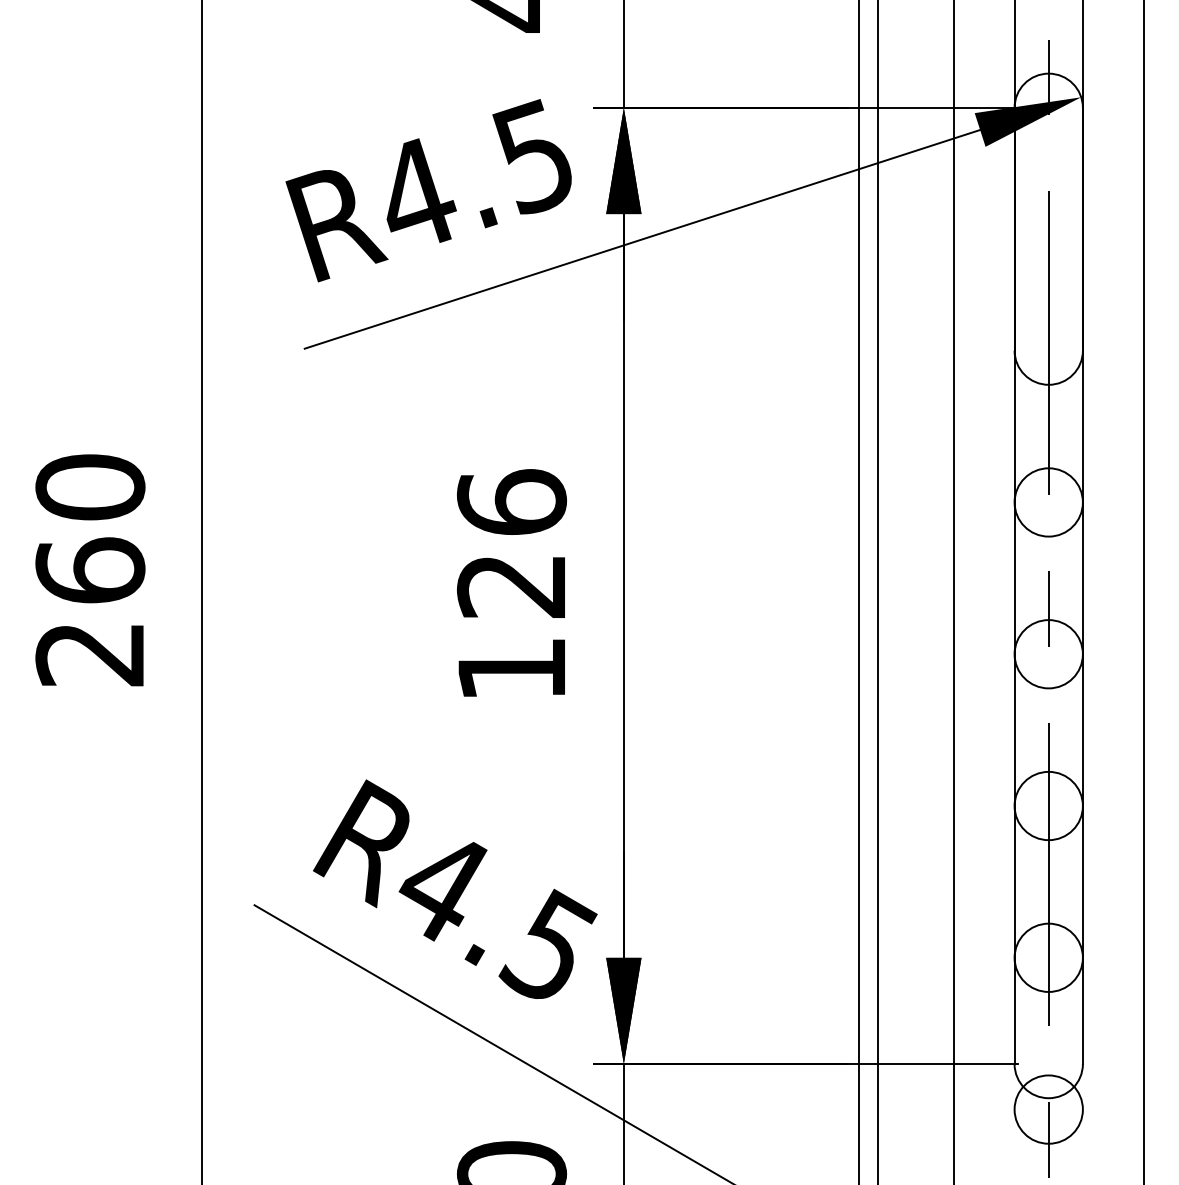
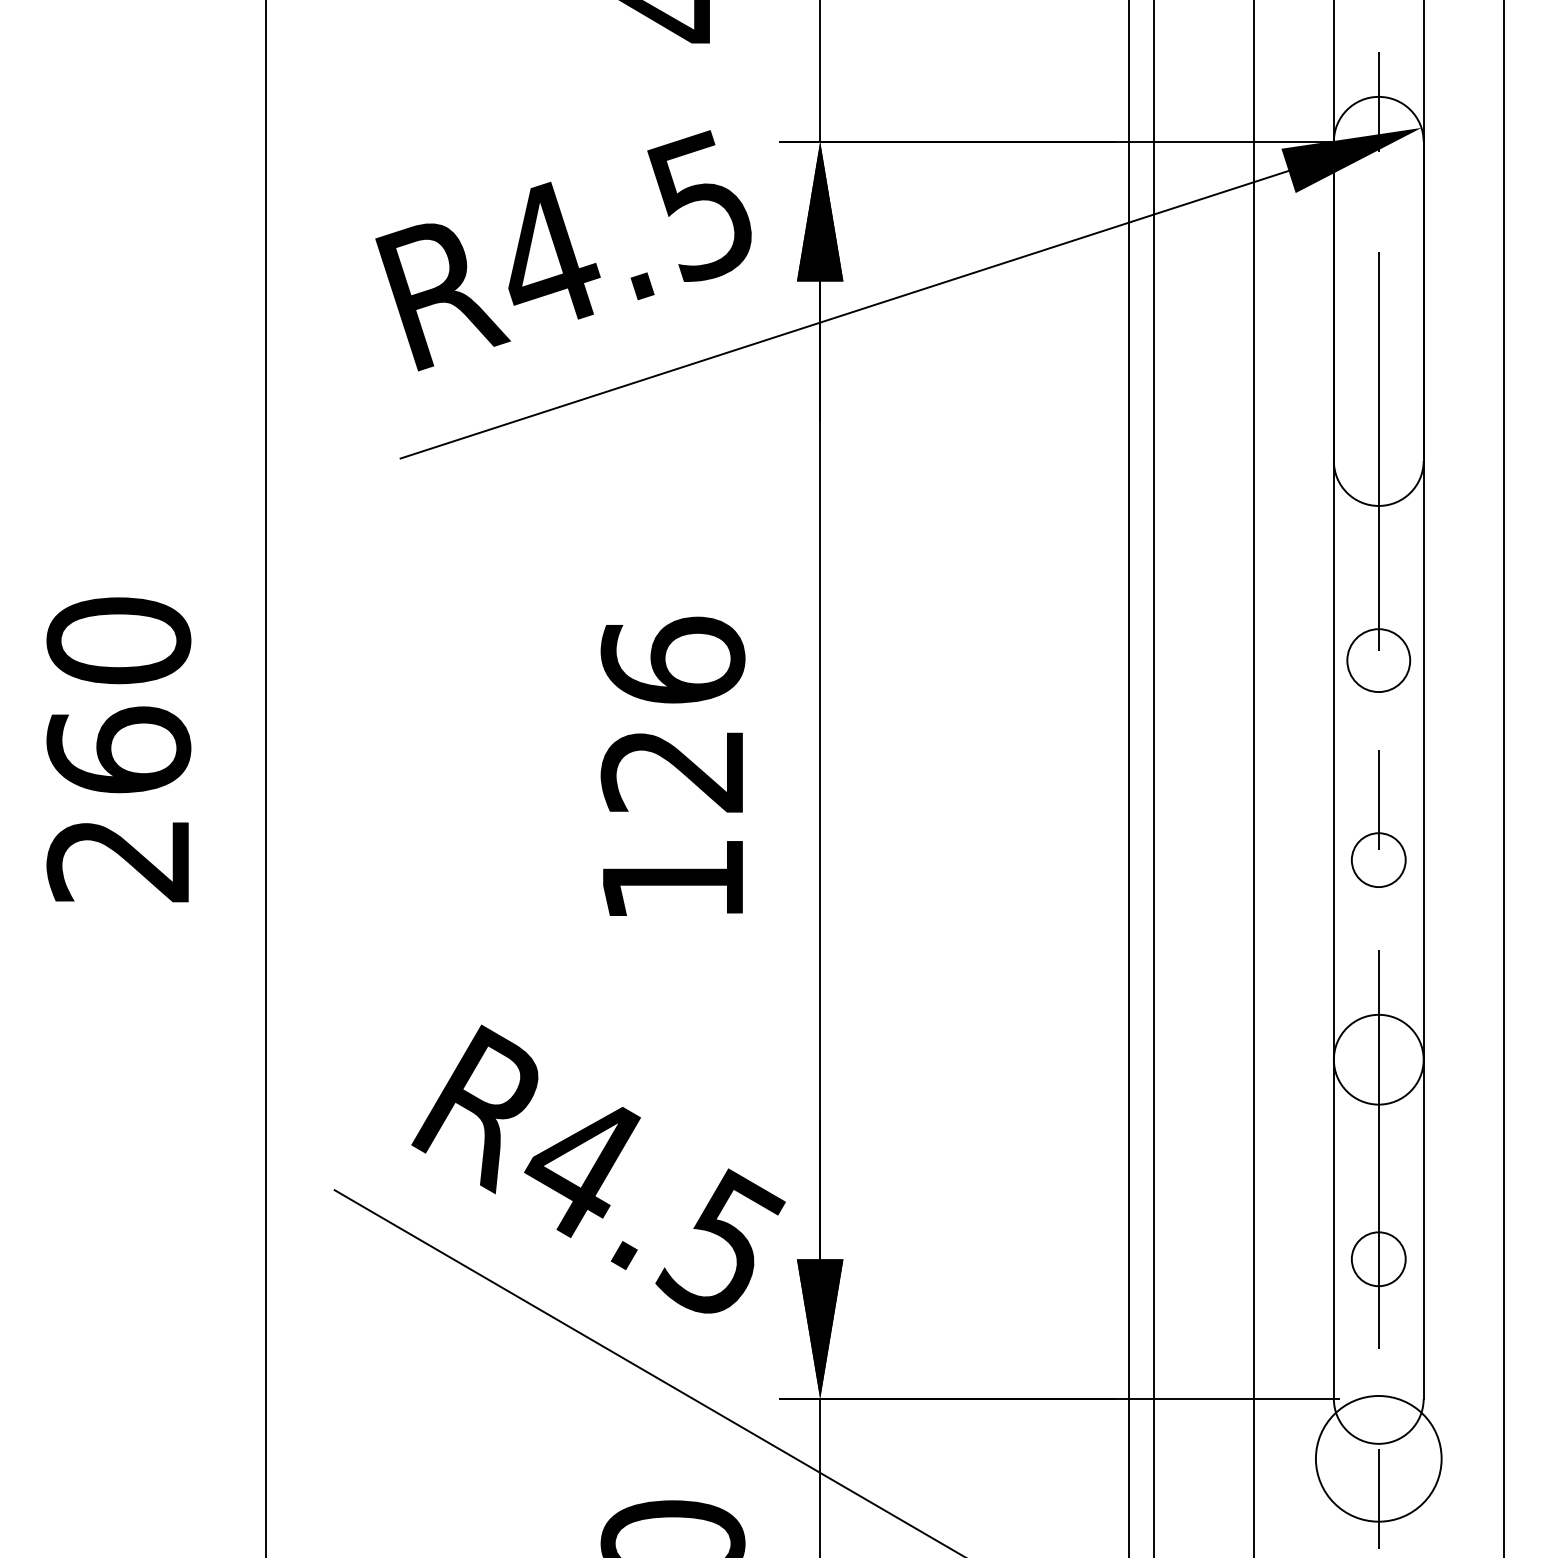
circle: (1048, 502) -> (1378, 660), size x0.7
circle: (1048, 654) -> (1378, 860), size x0.6
circle: (1048, 957) -> (1378, 1258), size x0.6
circle: (1048, 1109) -> (1378, 1458), size x1.4

